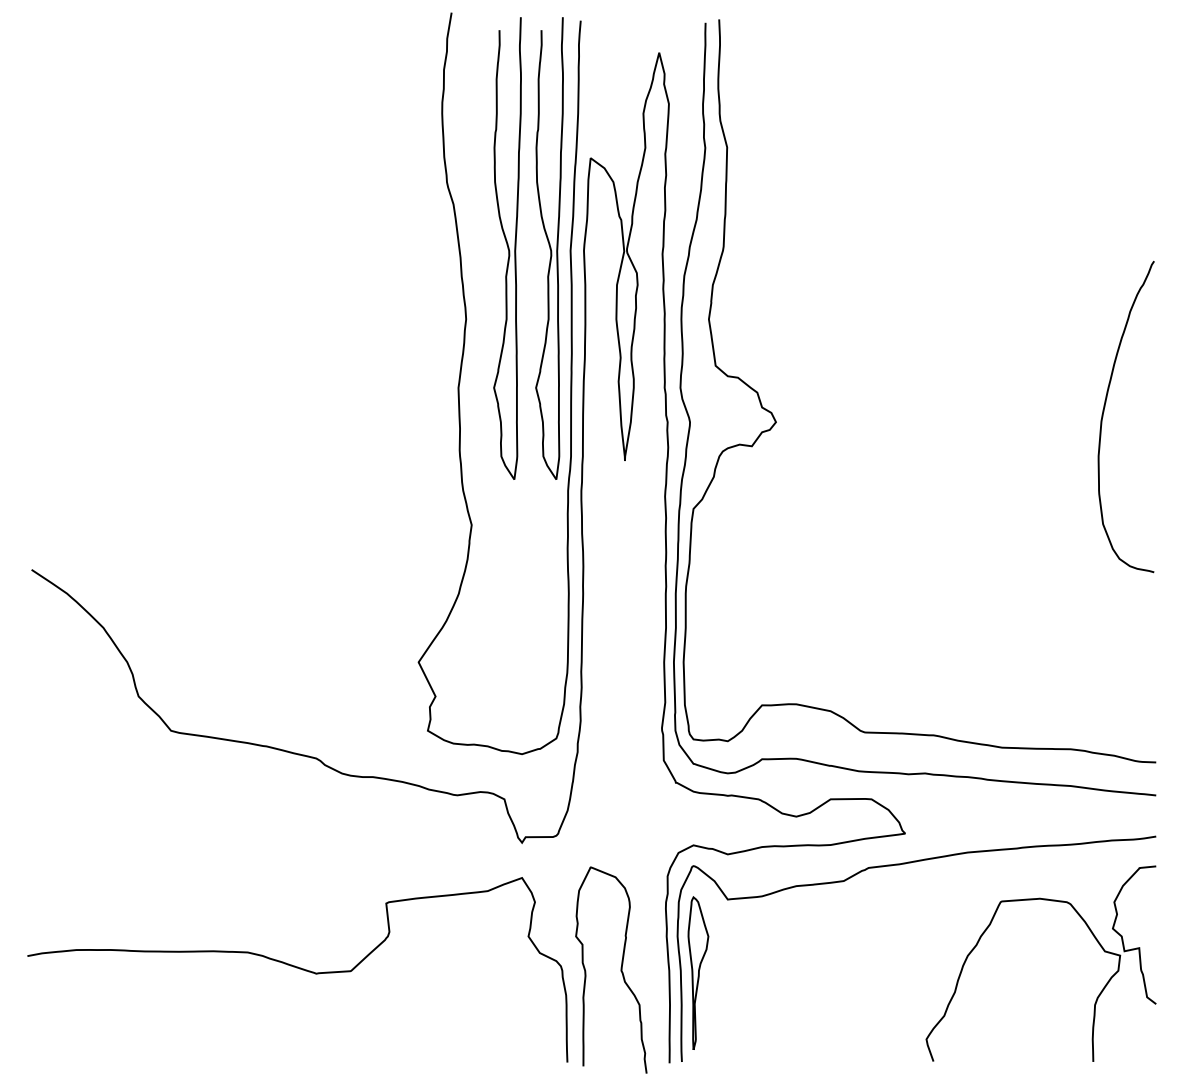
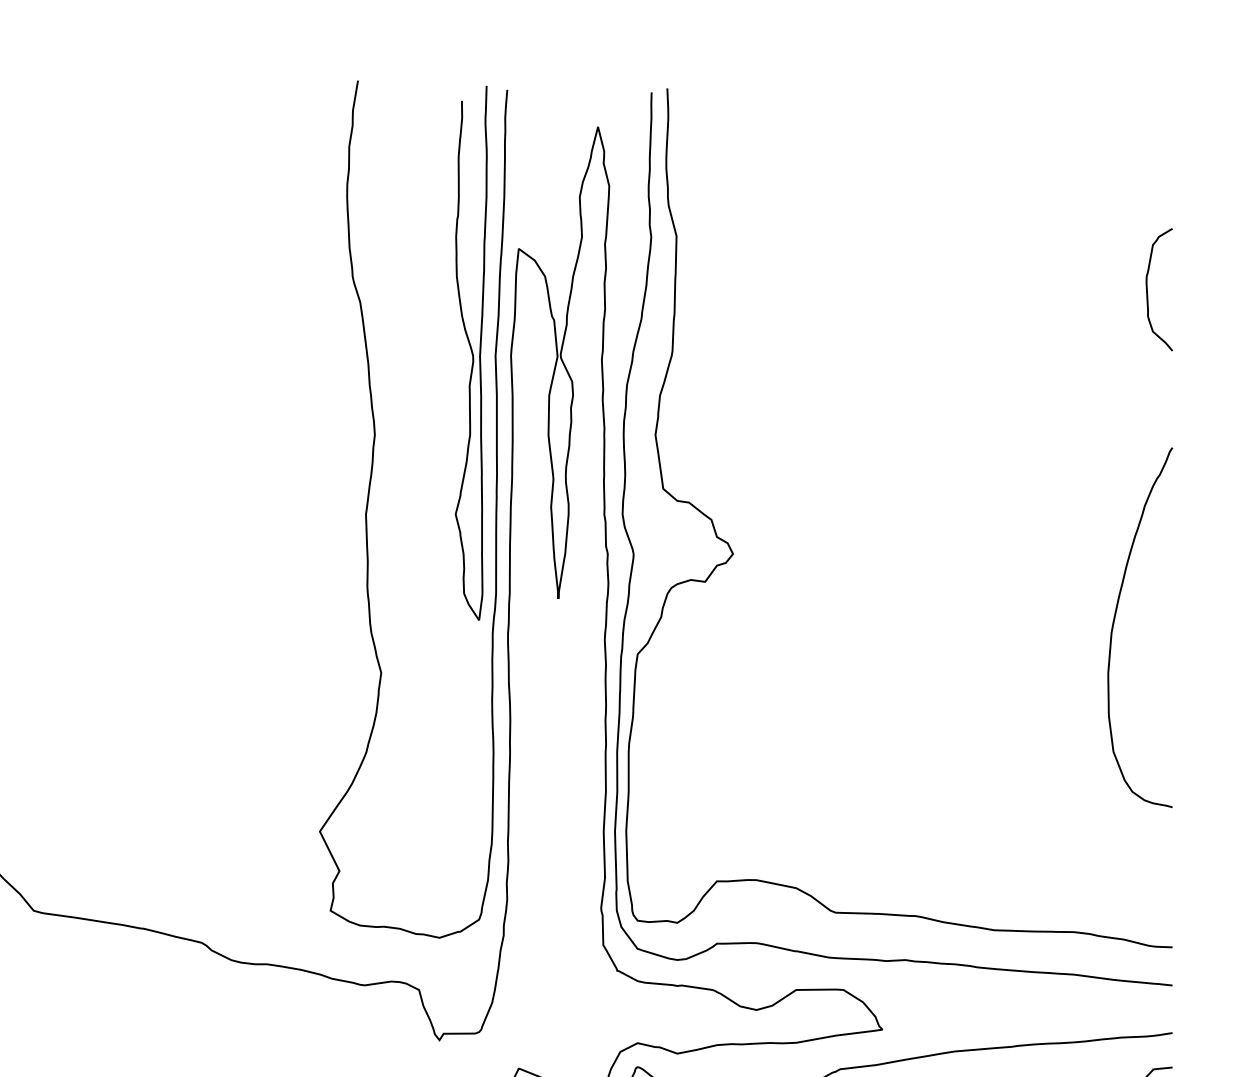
curve: (1135, 196) -> (1148, 293), added
curve: (507, 248) -> (422, 353), removed
curve: (1104, 412) -> (1115, 622), moved

